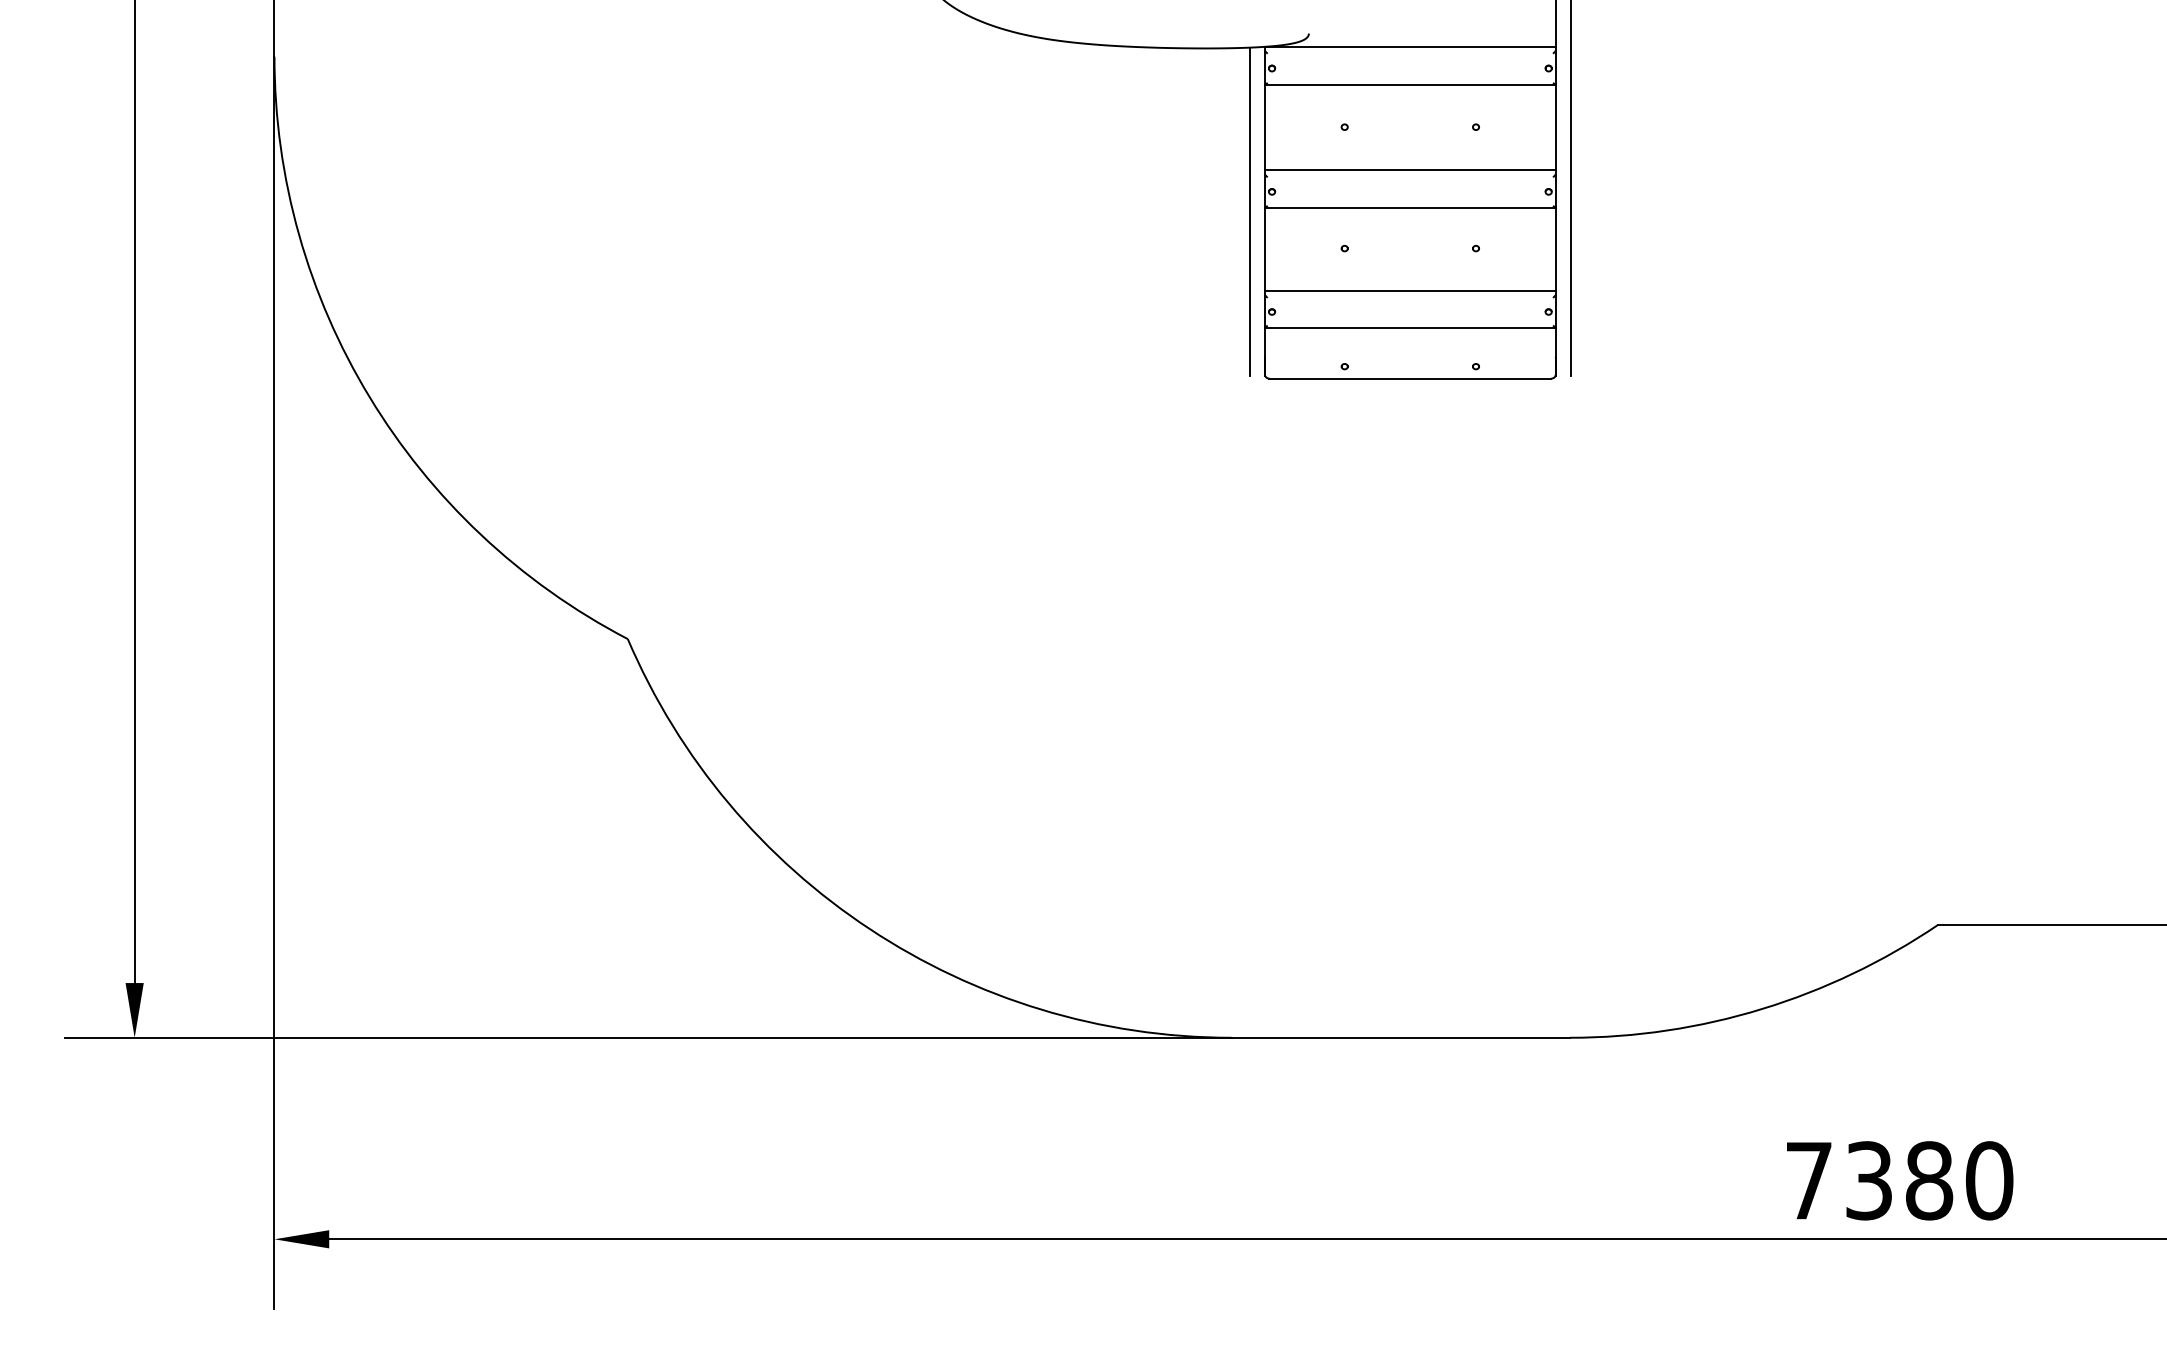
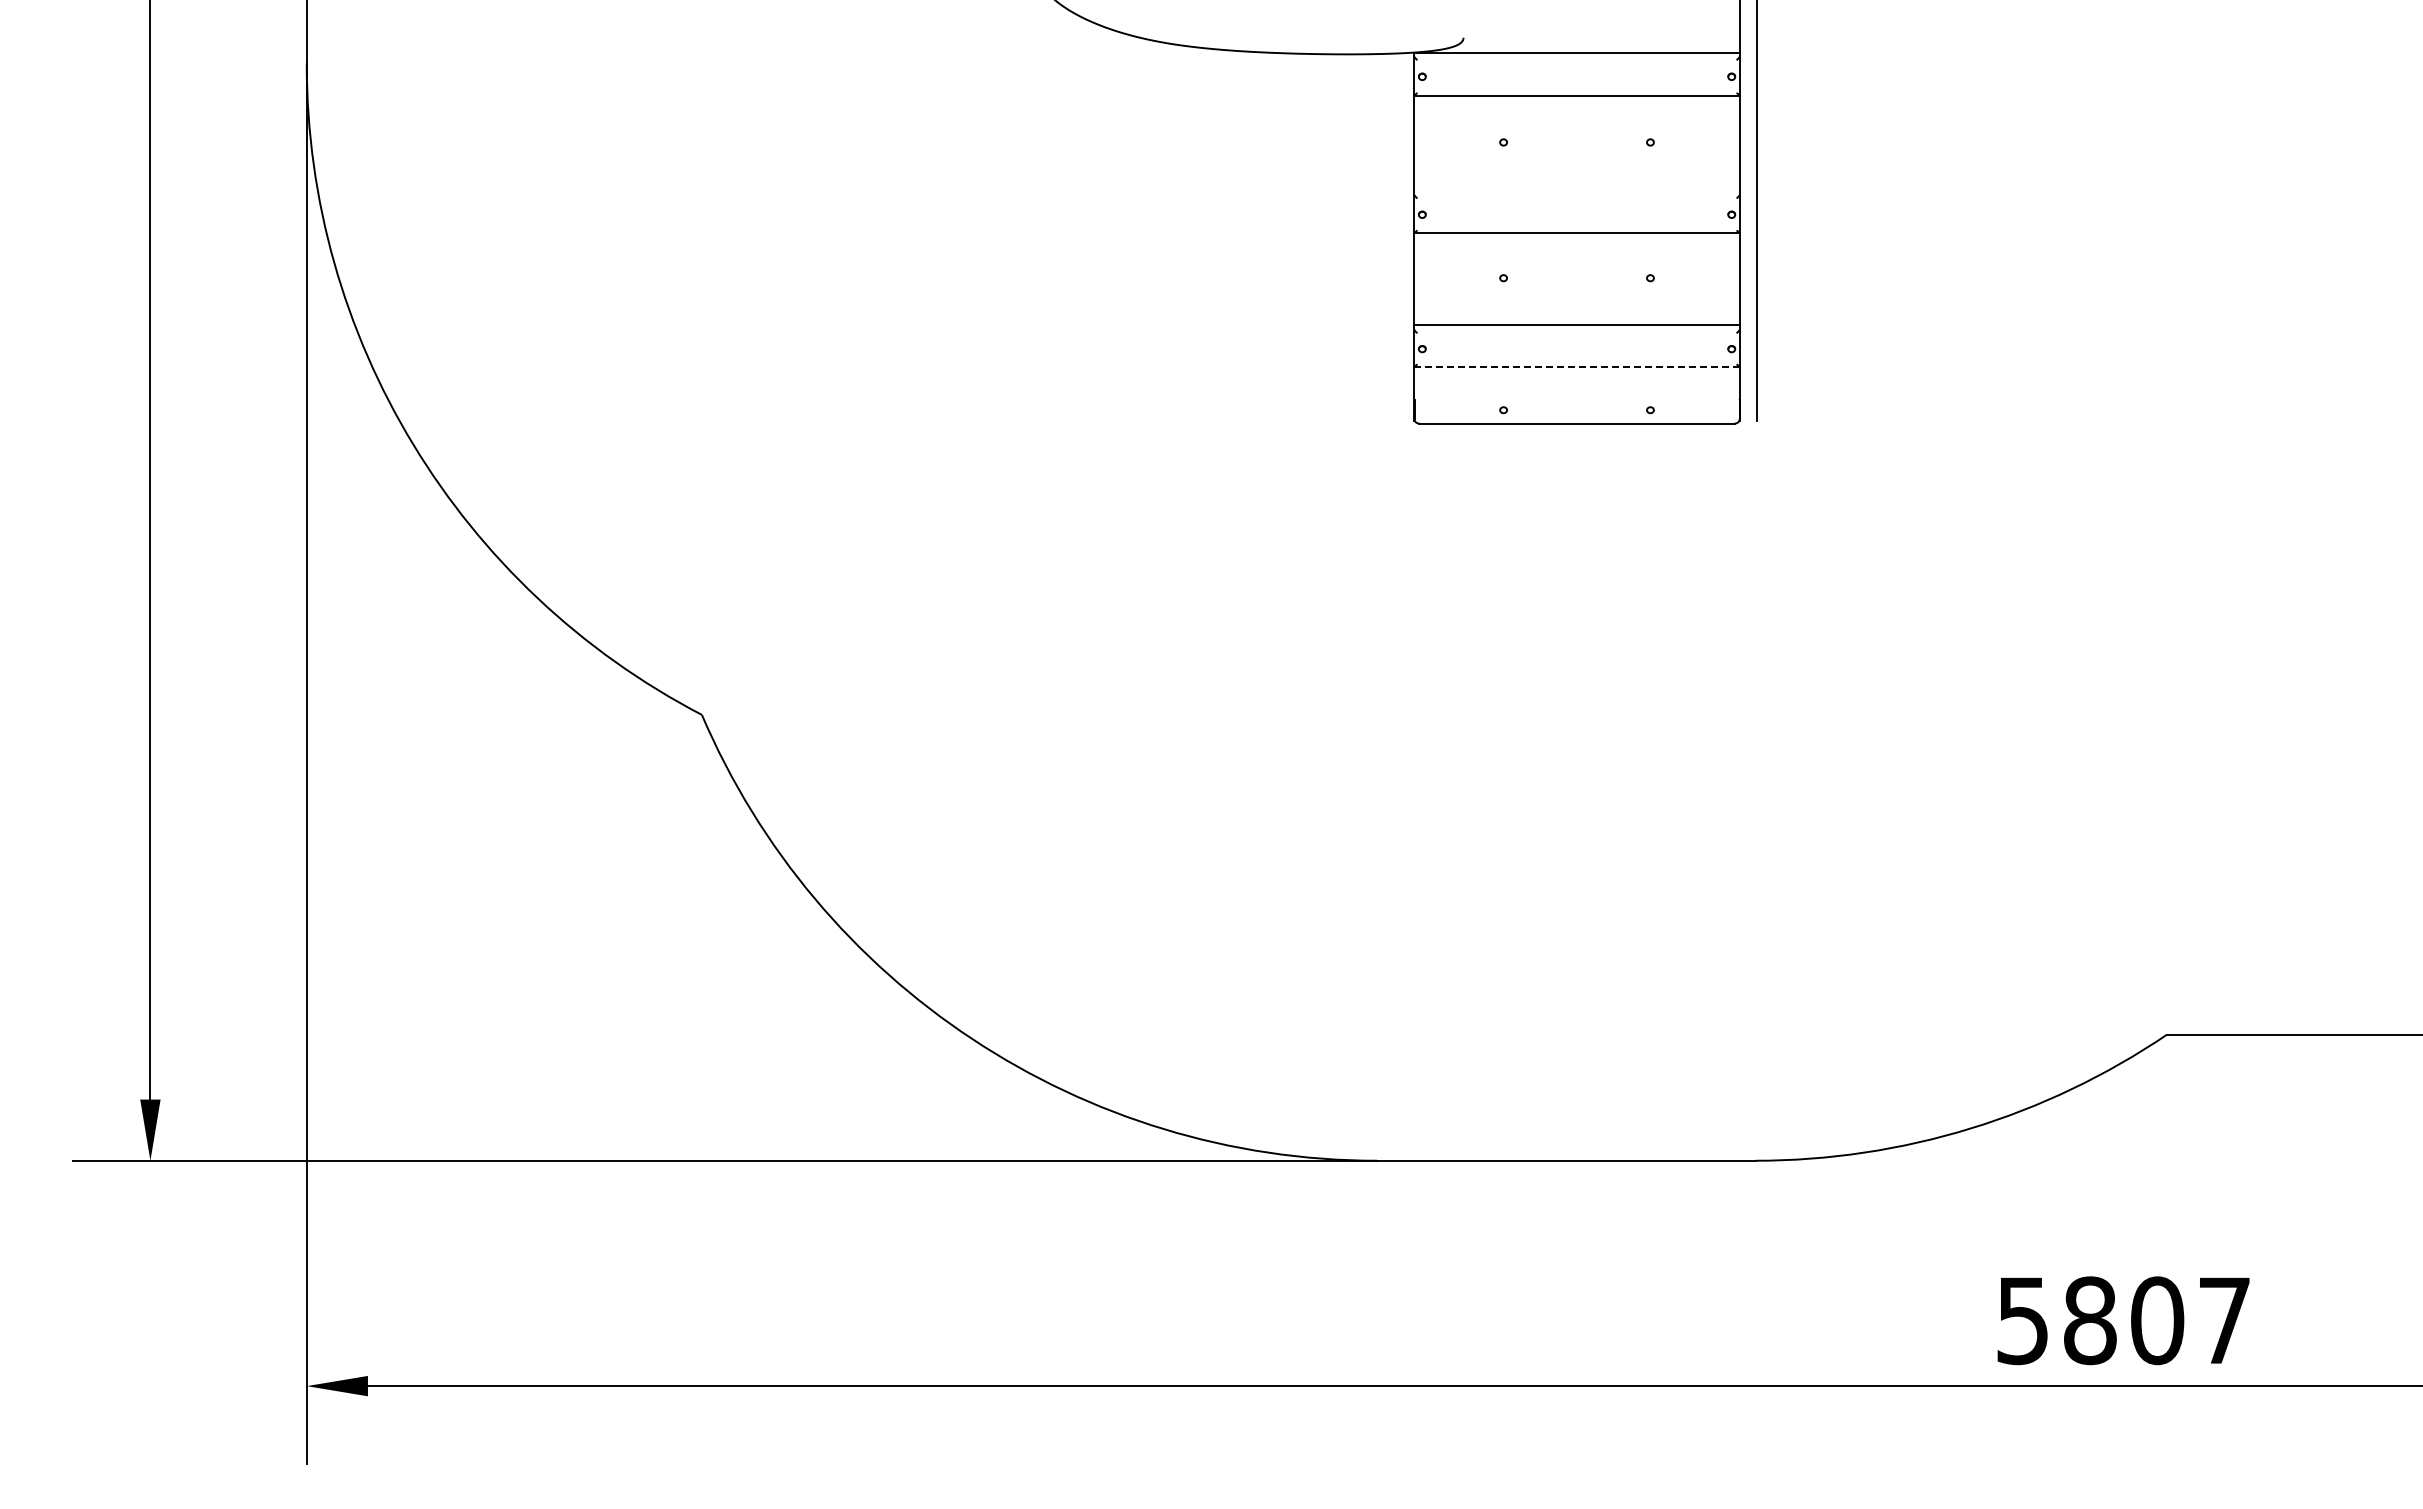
line: (1409, 170) -> (1576, 190), removed
line: (1249, 211) -> (1397, 236), removed
line: (1409, 327) -> (1576, 366), solid -> dashed
text: (1899, 1180) -> (2124, 1320), 7380 -> 5807

